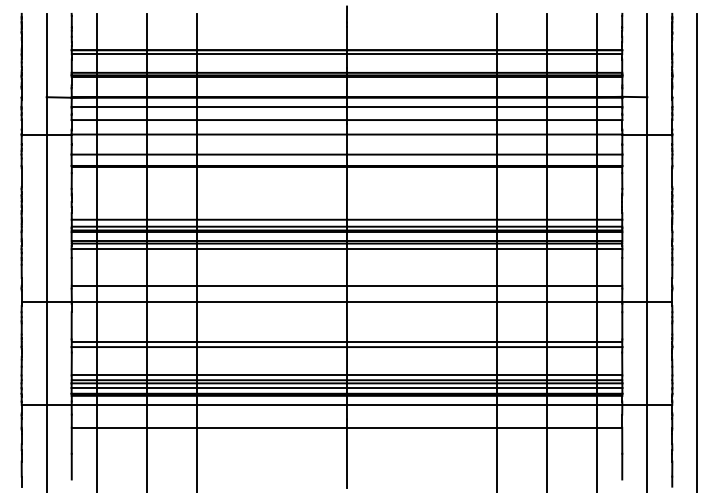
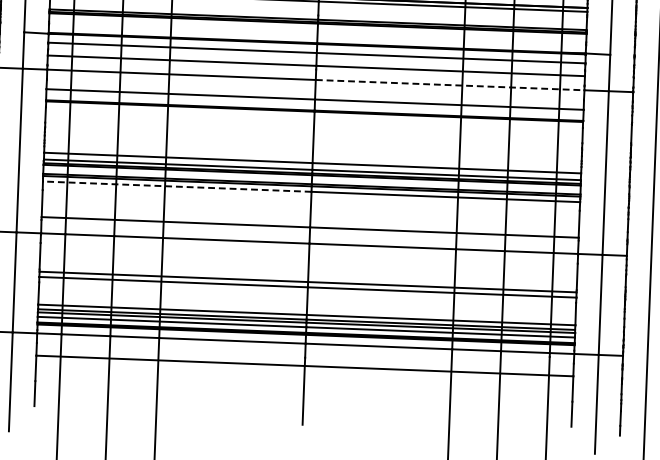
line: (484, 134) -> (449, 85), solid -> dashed
line: (209, 249) -> (177, 186), solid -> dashed

